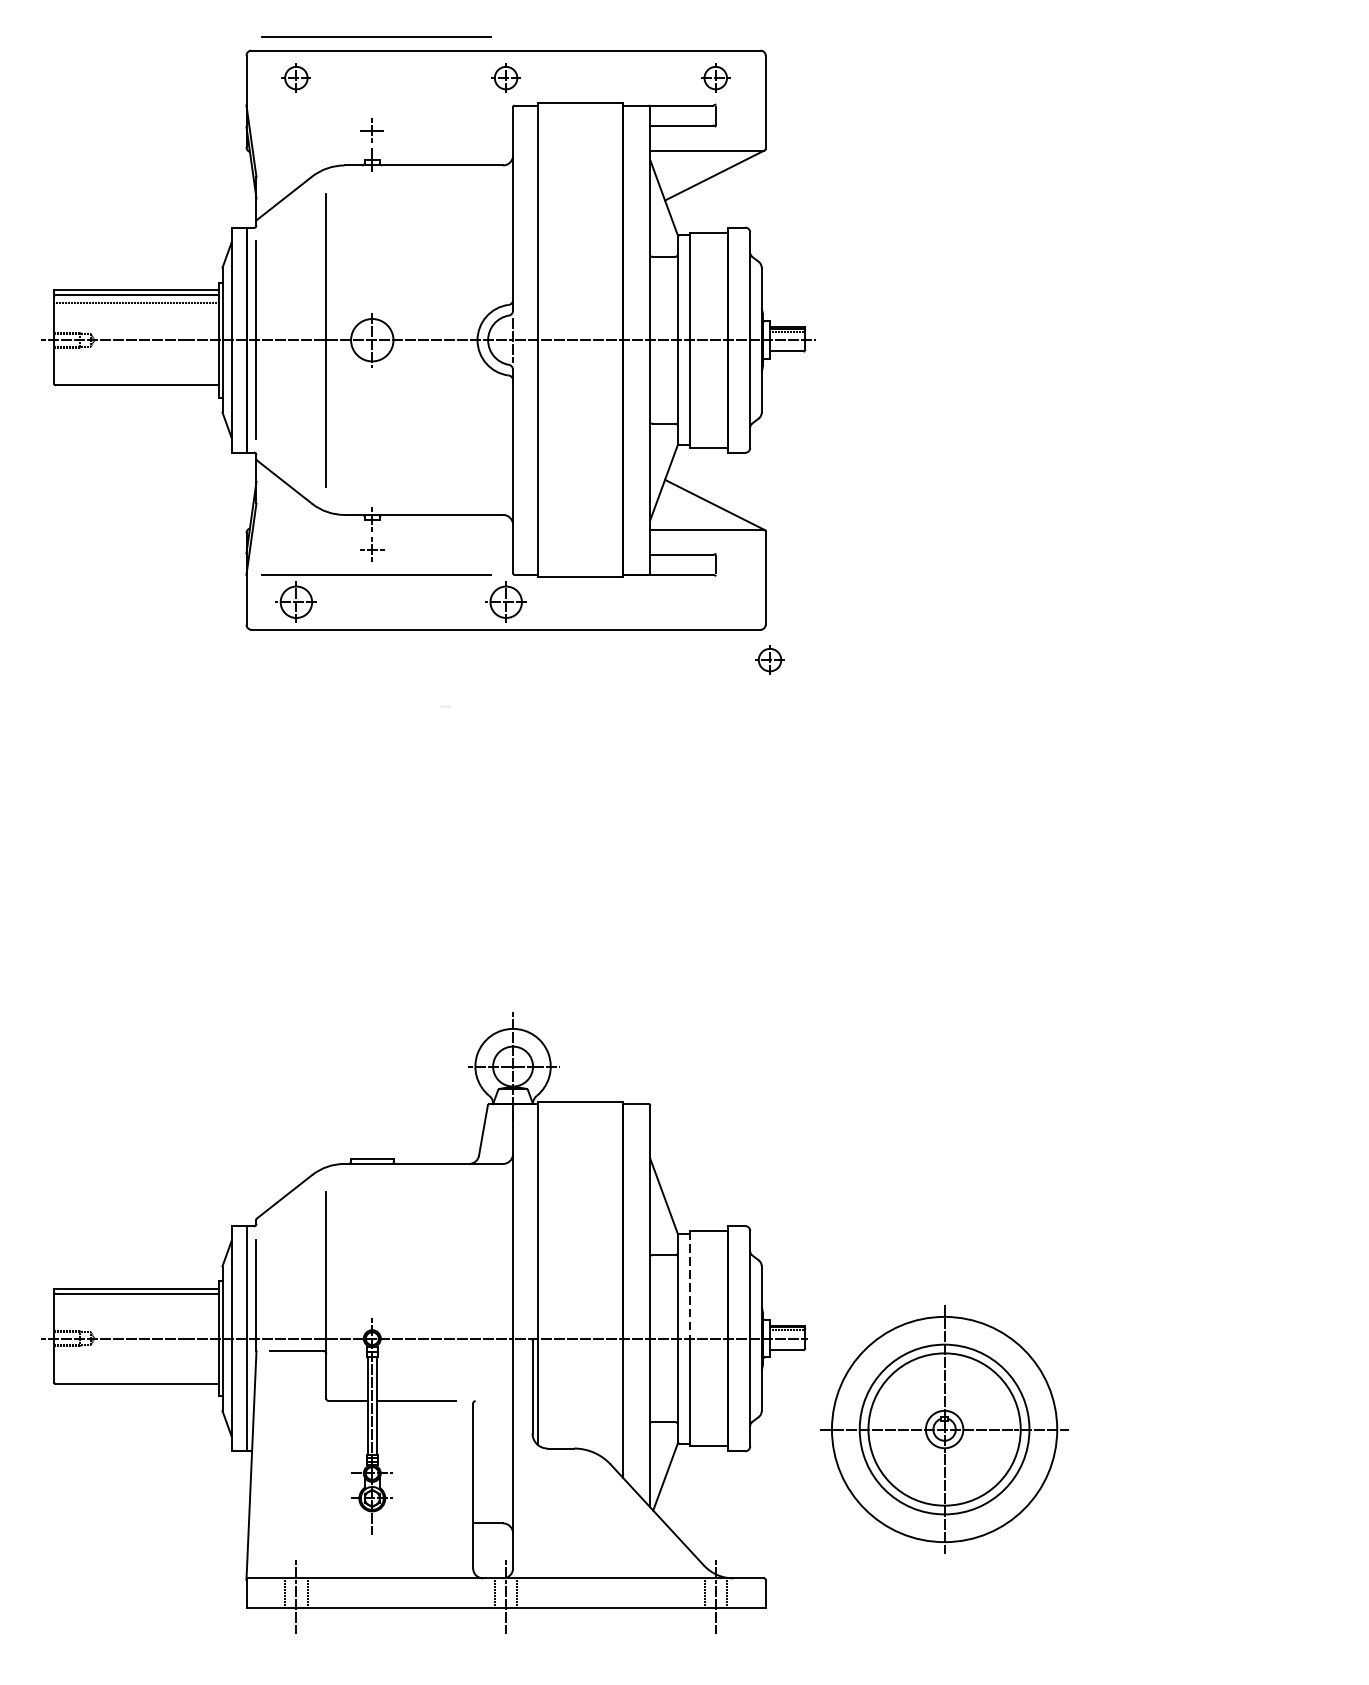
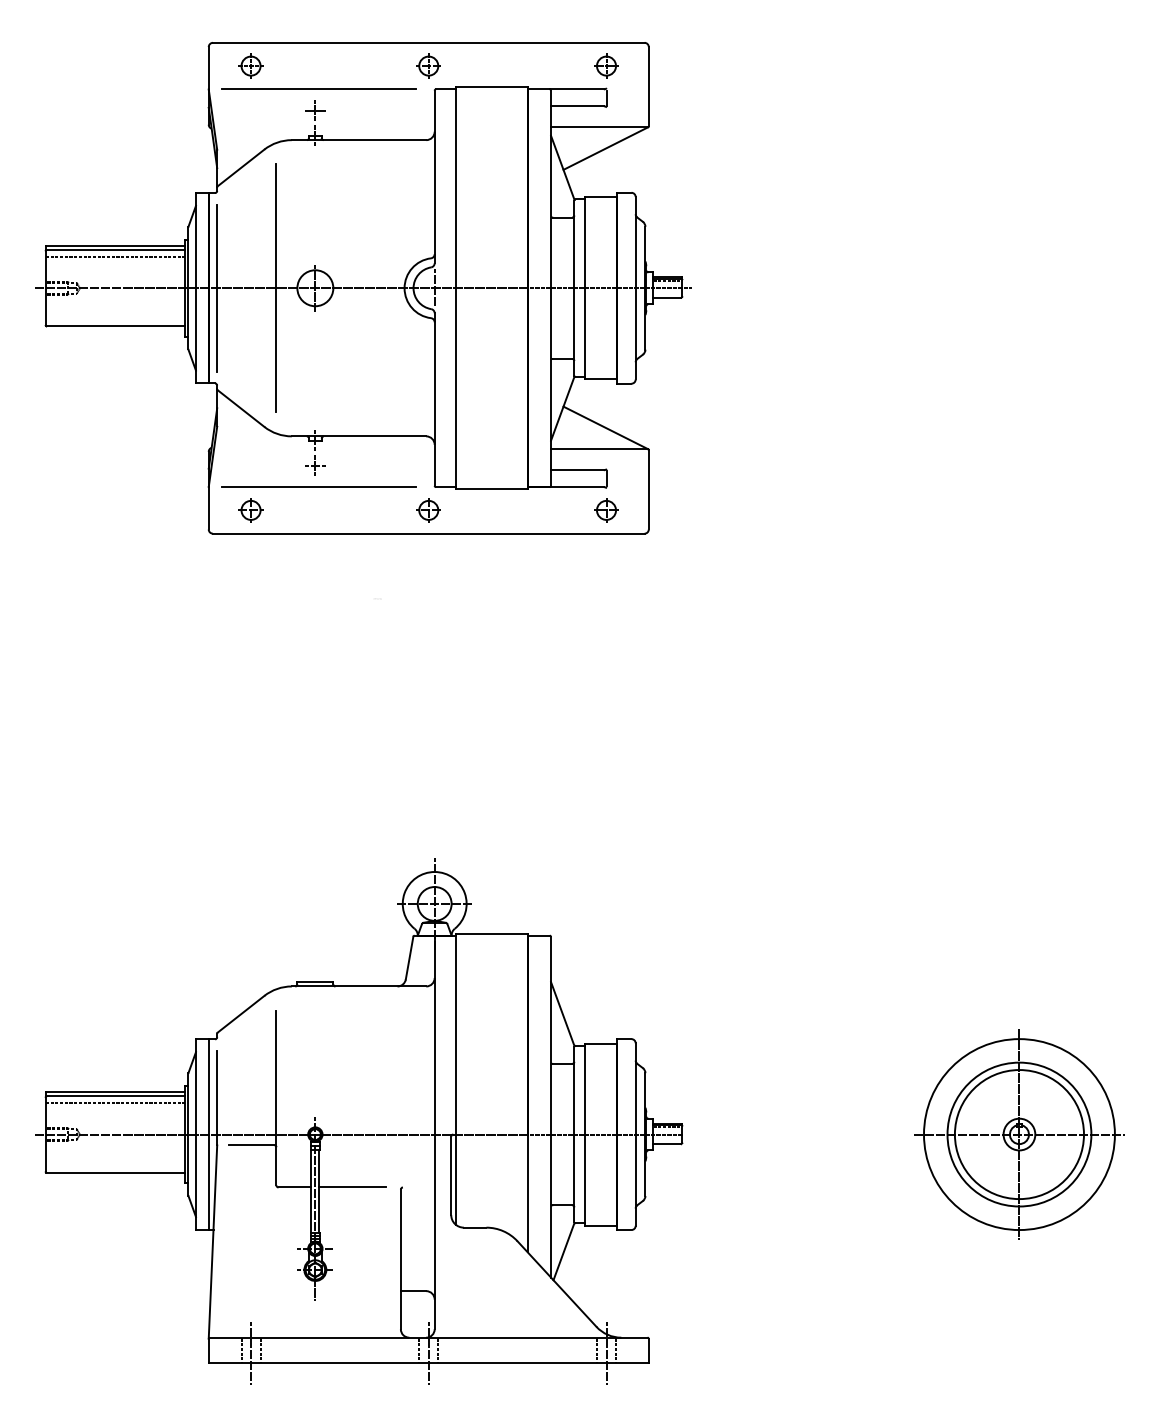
line: (375, 36) -> (318, 88), moved
part: (295, 602) -> (250, 510), size x0.71
part: (505, 602) -> (428, 510), size x0.71
part: (770, 660) -> (606, 510), moved
line: (689, 1285) -> (584, 1089), dashed -> solid
line: (136, 1300) -> (115, 1102), added
part: (944, 1429) -> (1019, 1134), moved

